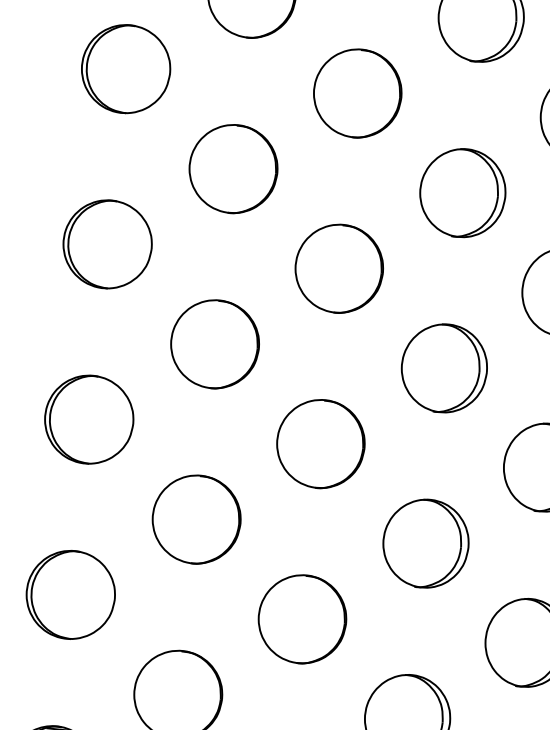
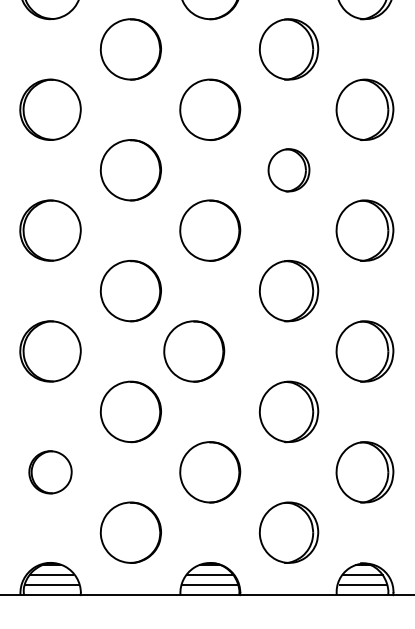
part: (462, 193) -> (288, 170), size x0.7
part: (321, 444) -> (194, 351), moved
part: (70, 595) -> (50, 472), size x0.7

